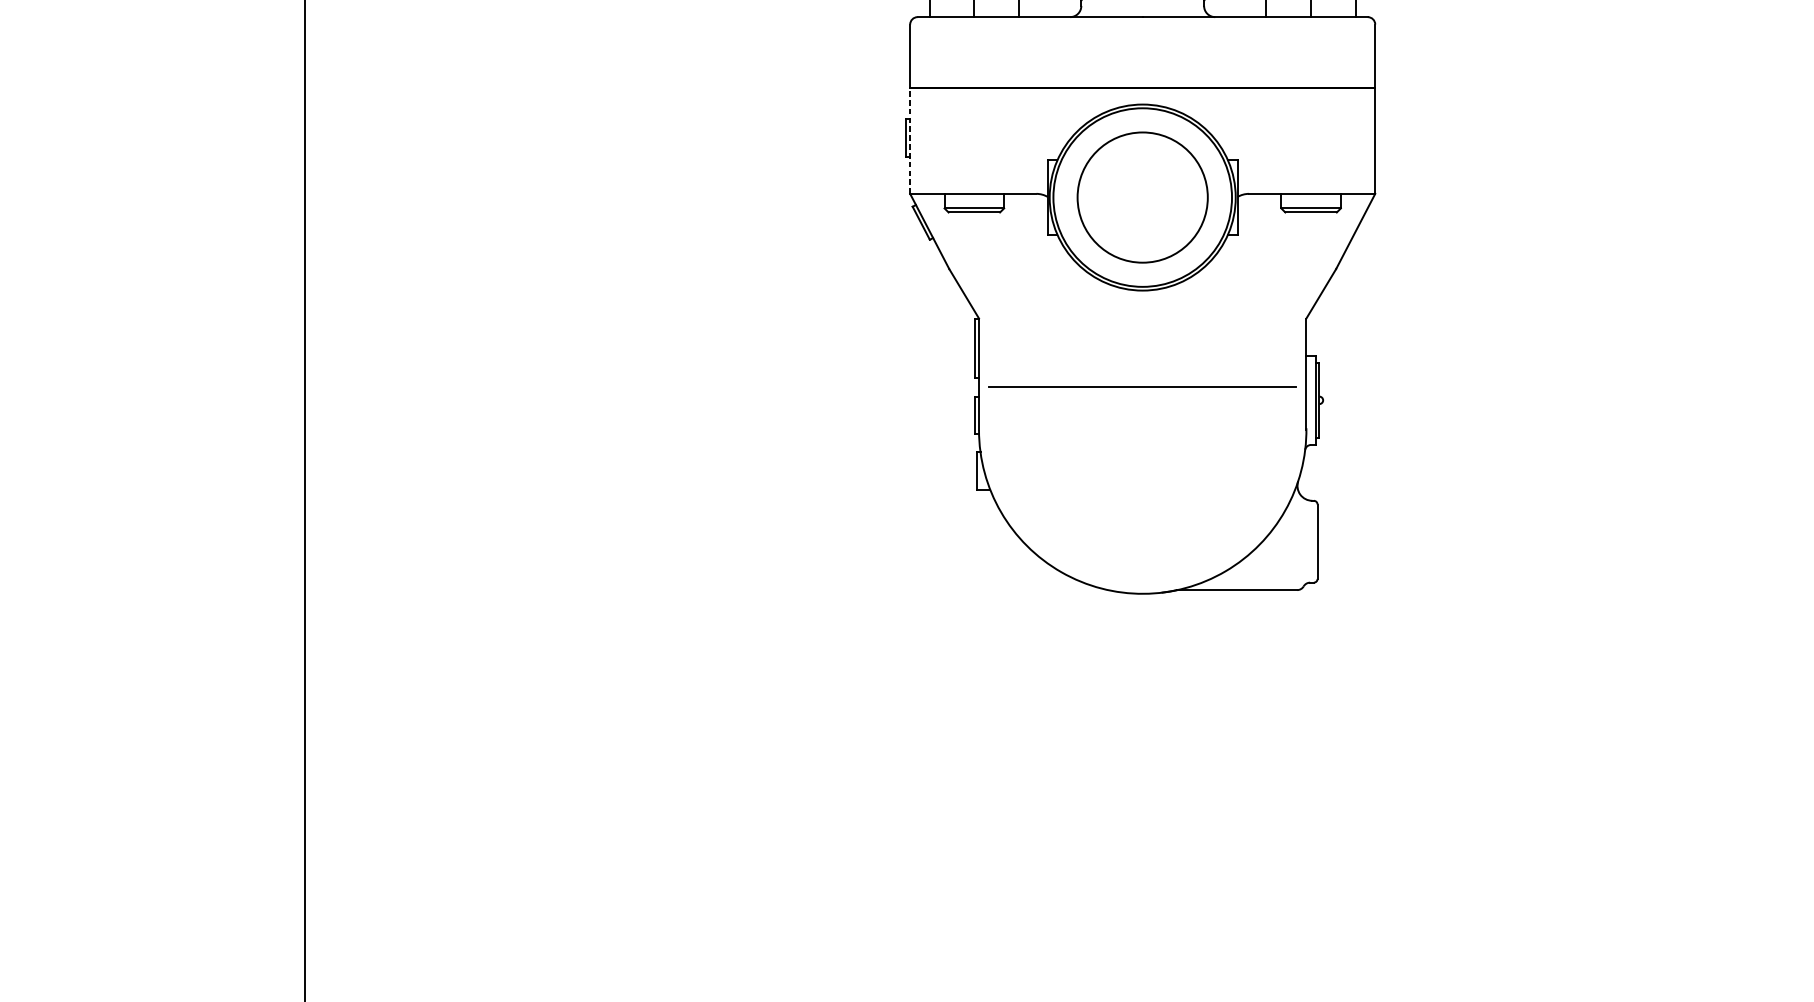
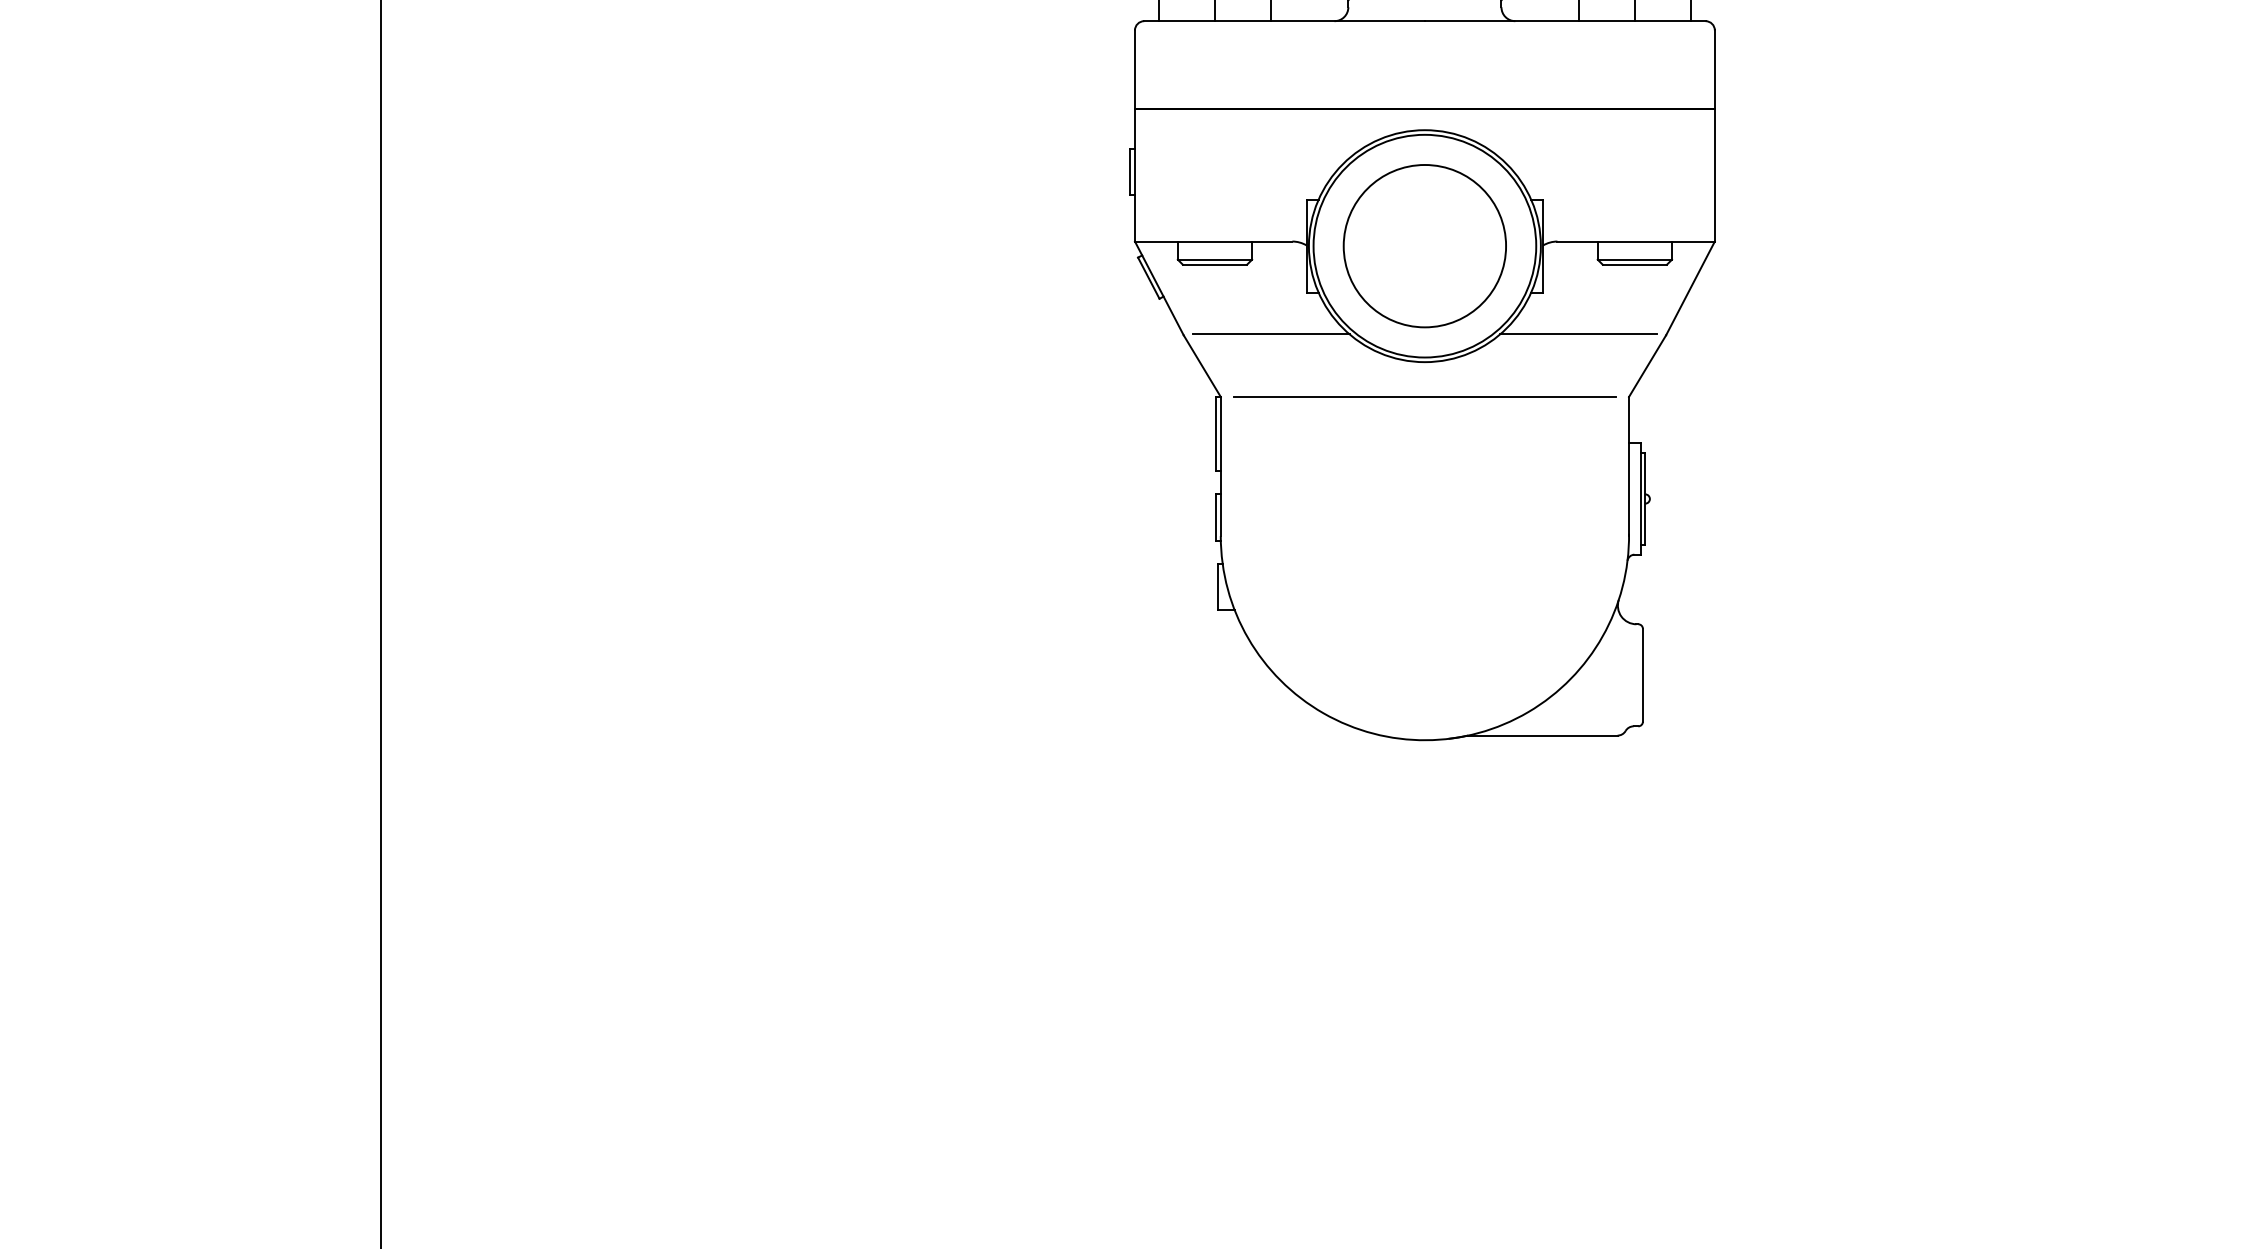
line: (909, 140) -> (1134, 174), dashed -> solid
line: (1019, 268) -> (1271, 334), added
line: (1265, 268) -> (1578, 334), added
line: (1142, 387) -> (1424, 396), moved

